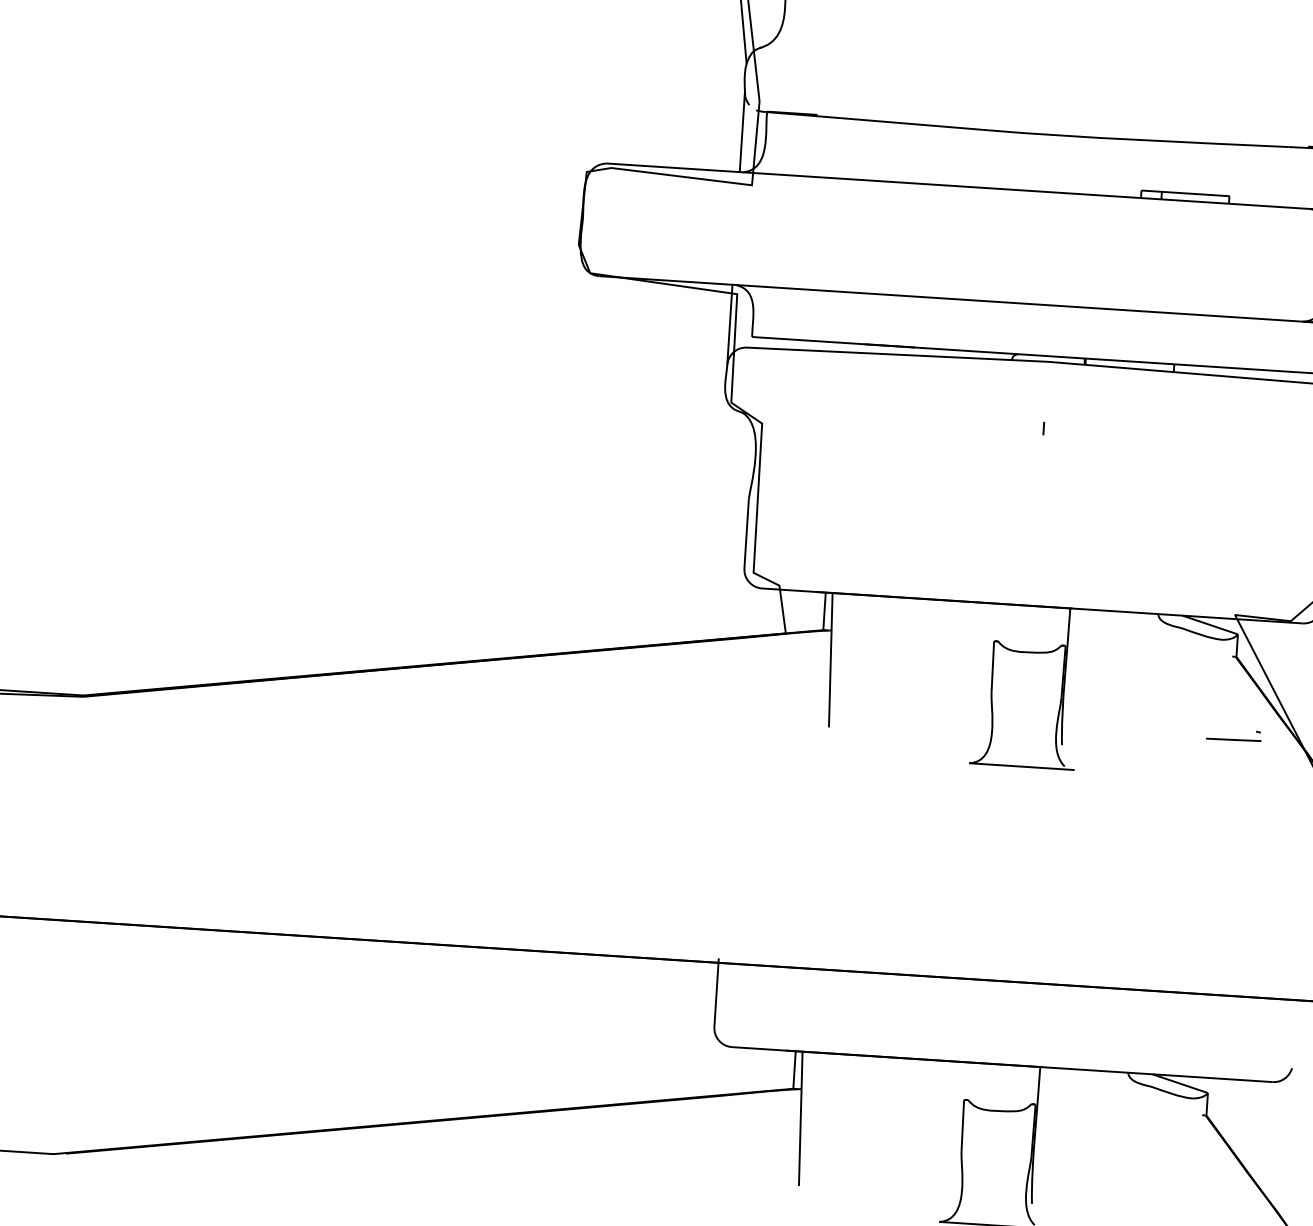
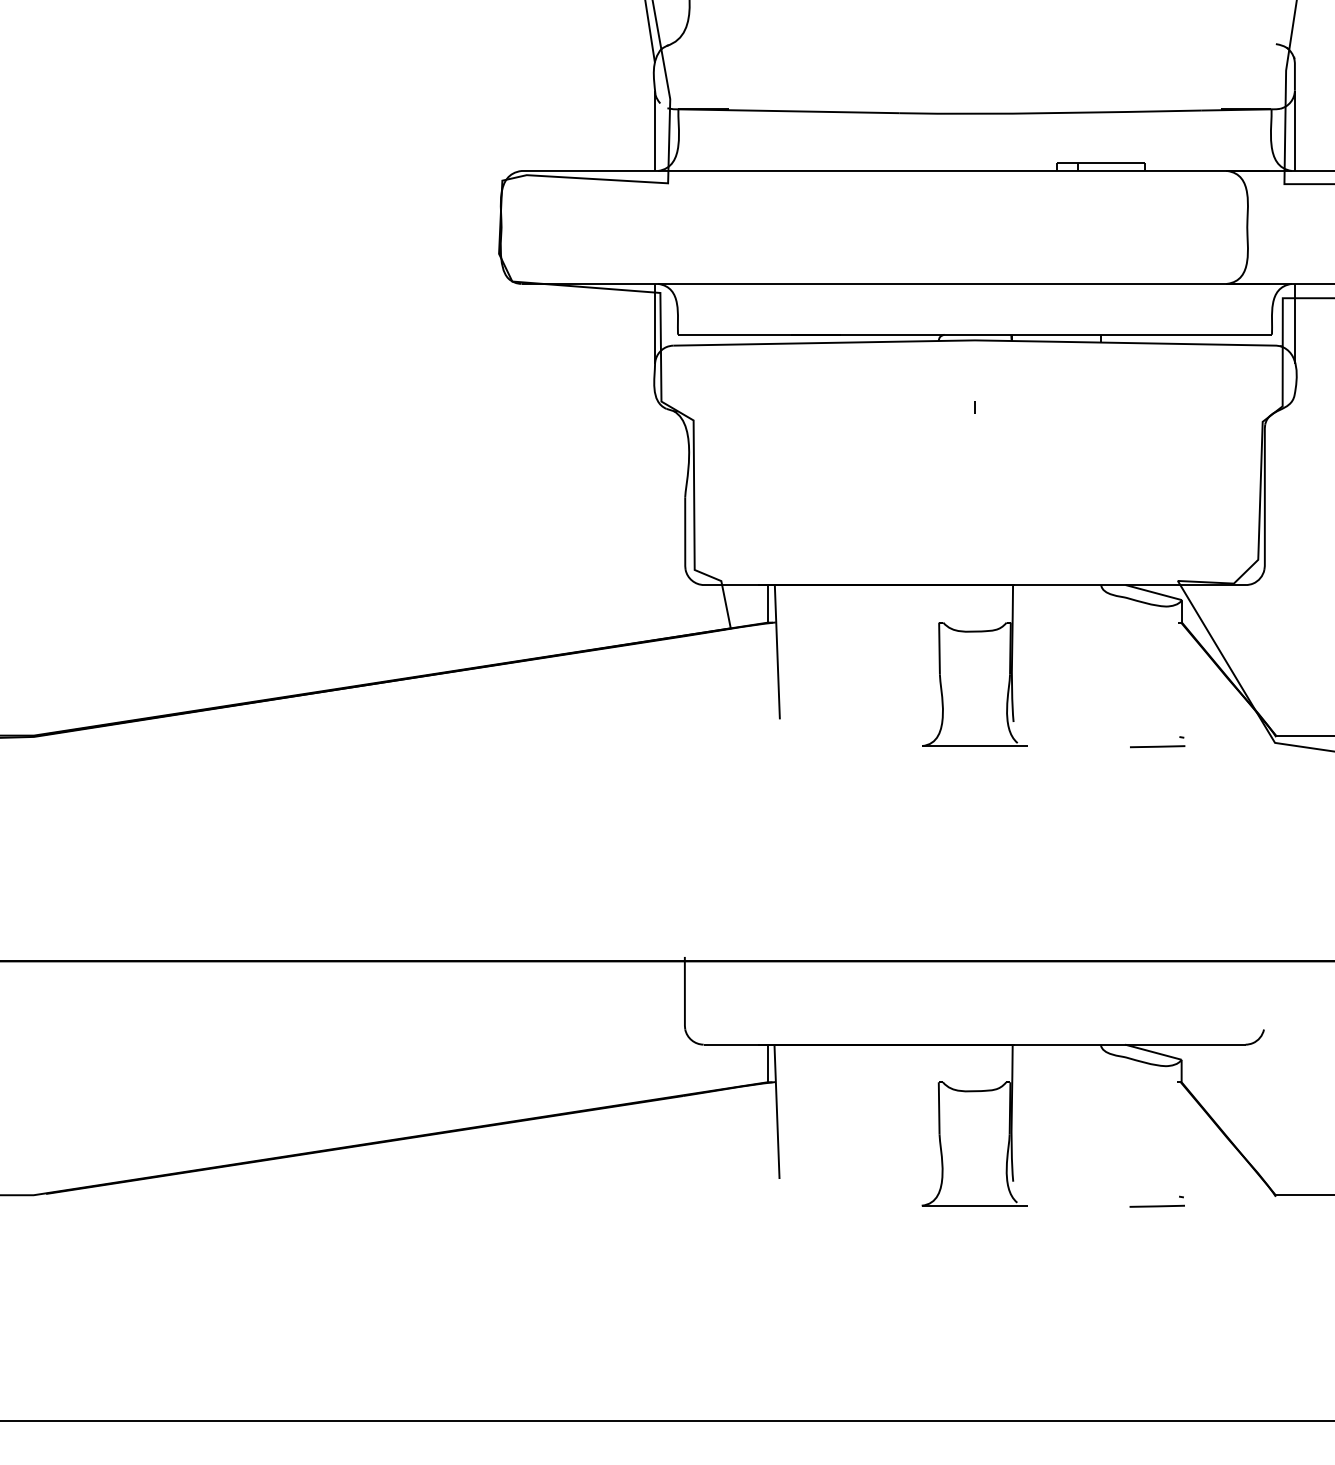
part: (1233, 735) -> (1157, 742), moved

